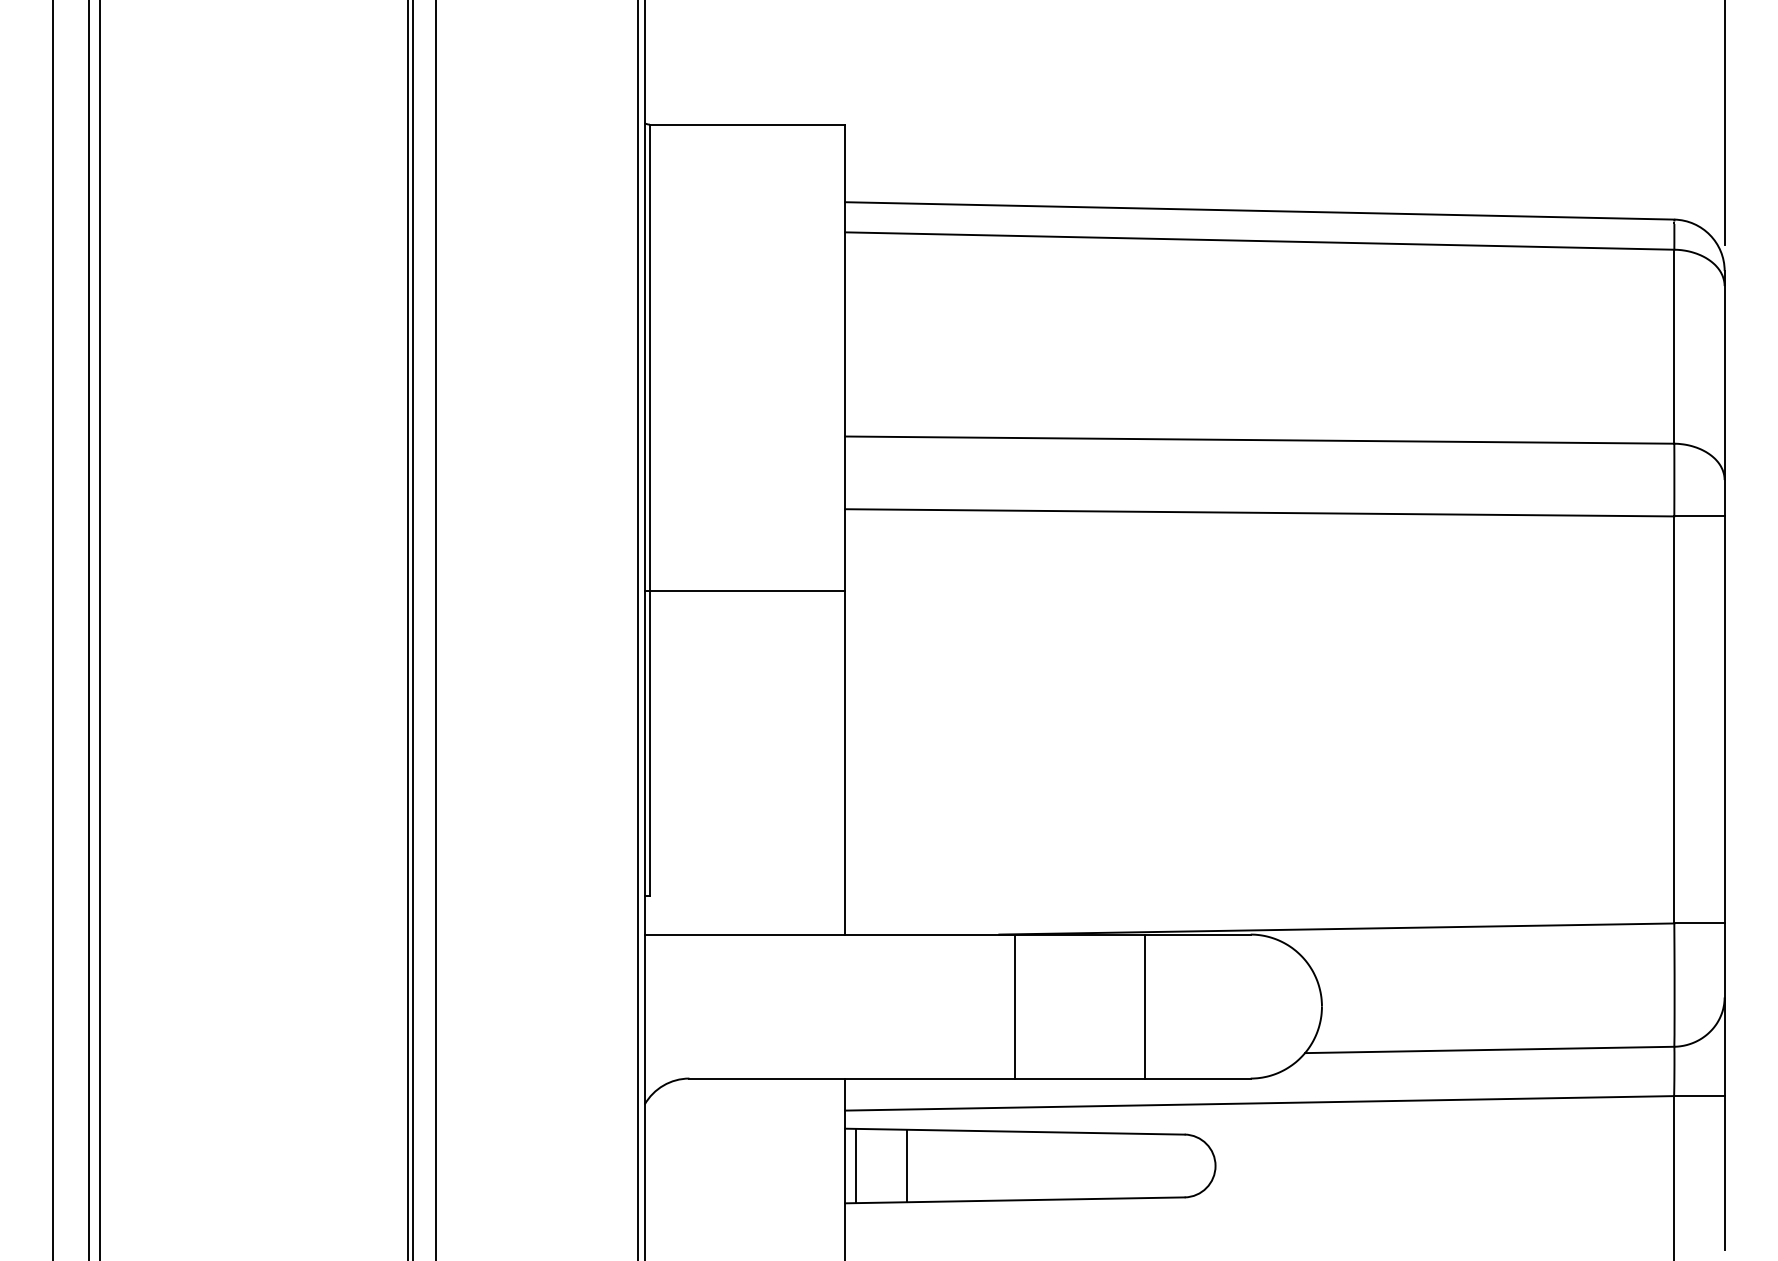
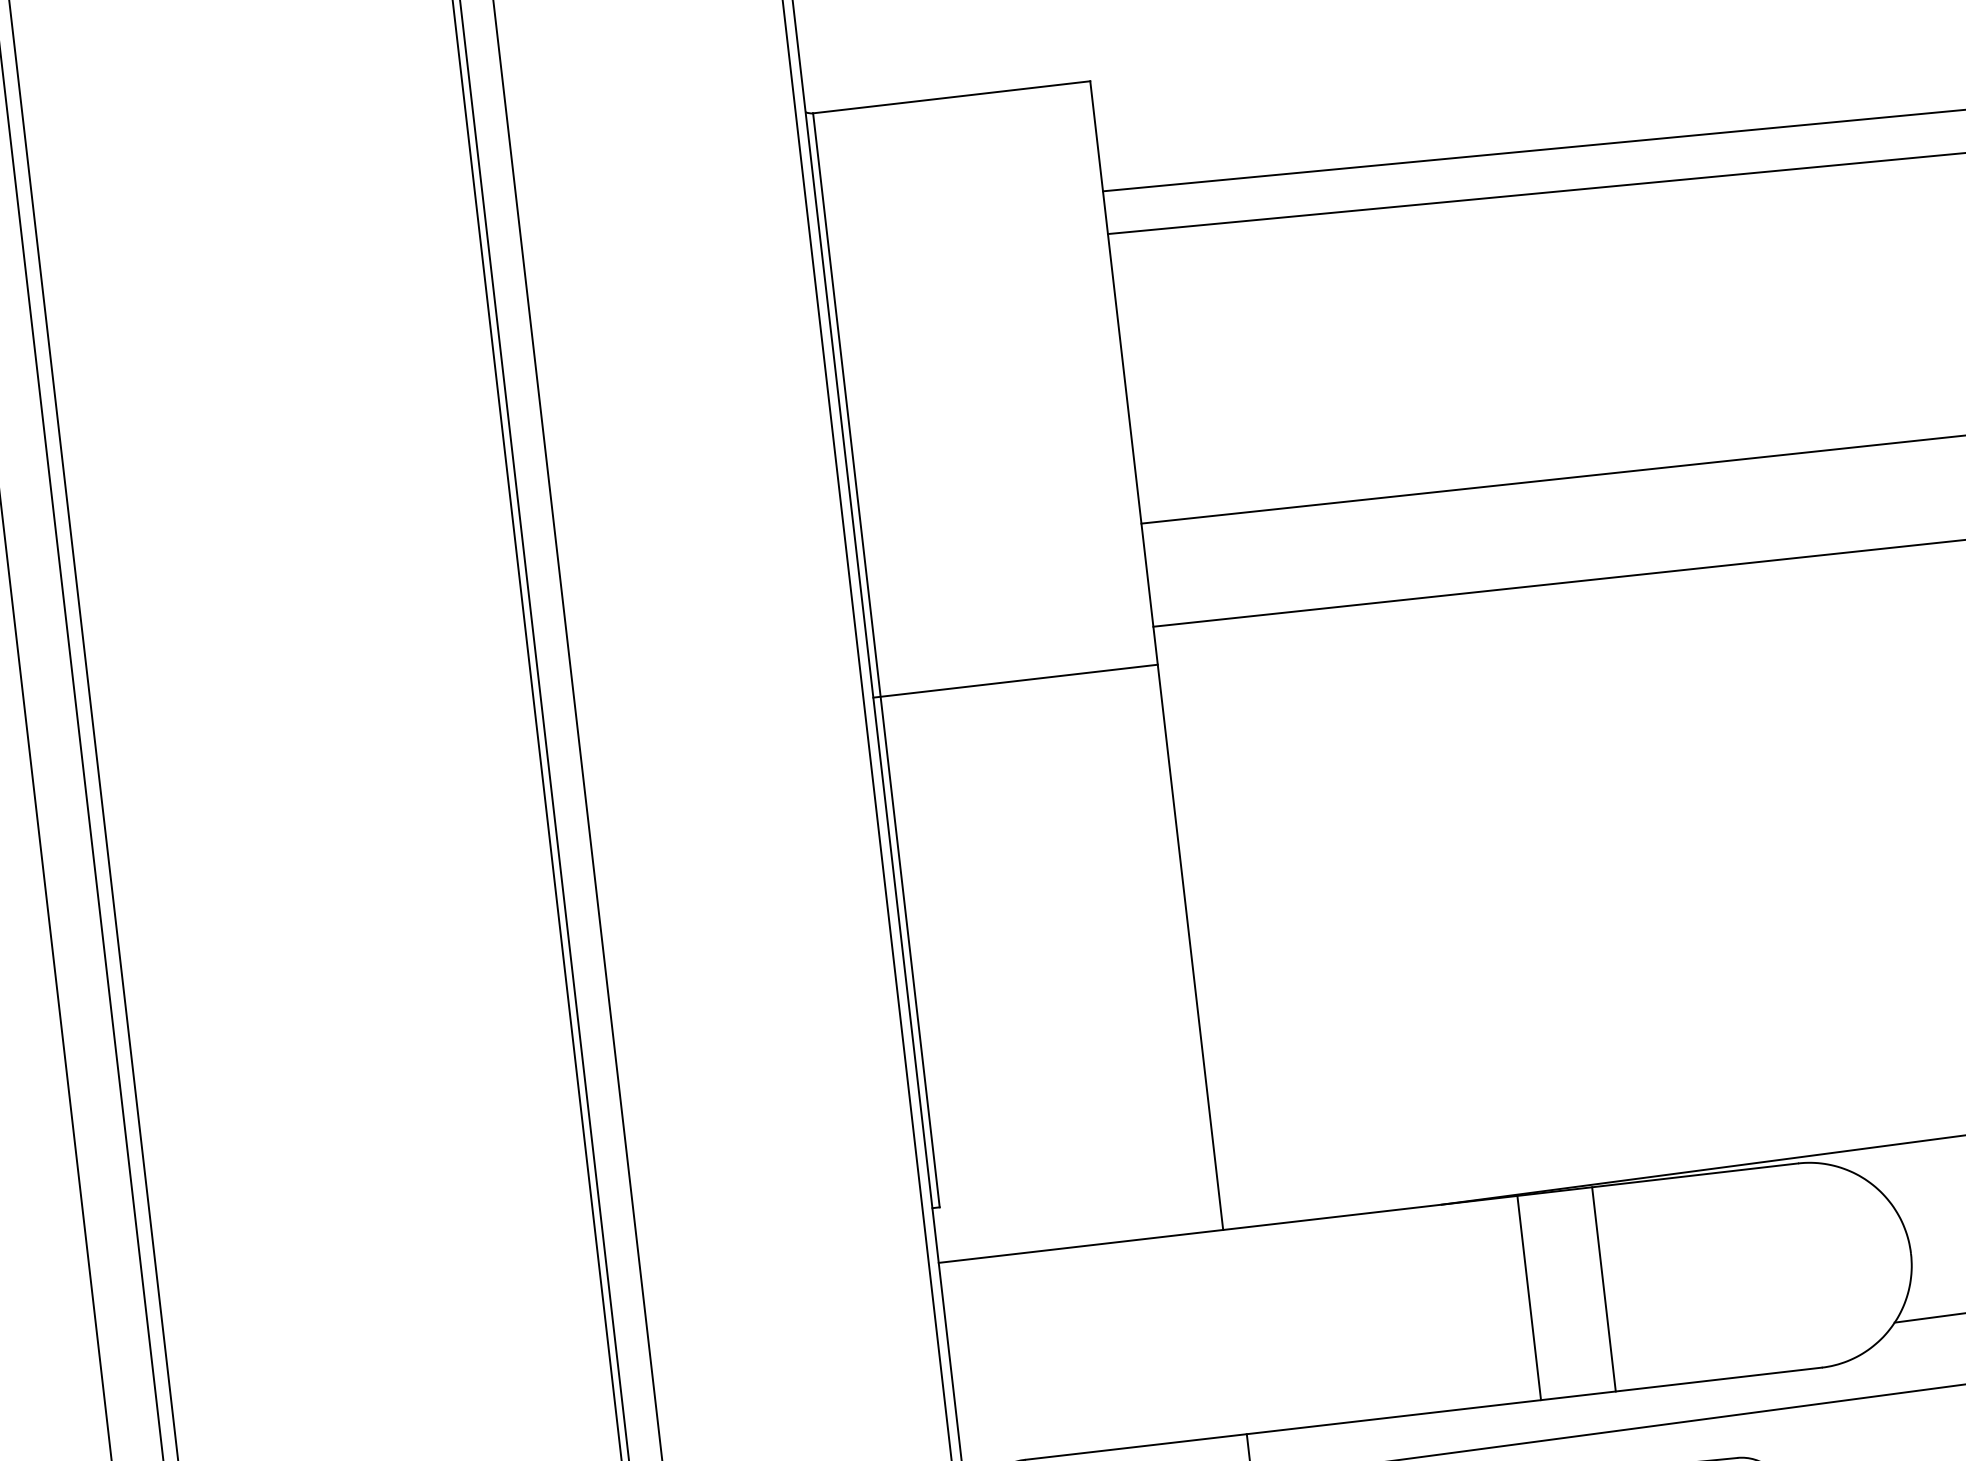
line: (744, 591) -> (1014, 681), moved
line: (1014, 1006) -> (1528, 1297), moved
line: (1145, 1006) -> (1604, 1289), moved

